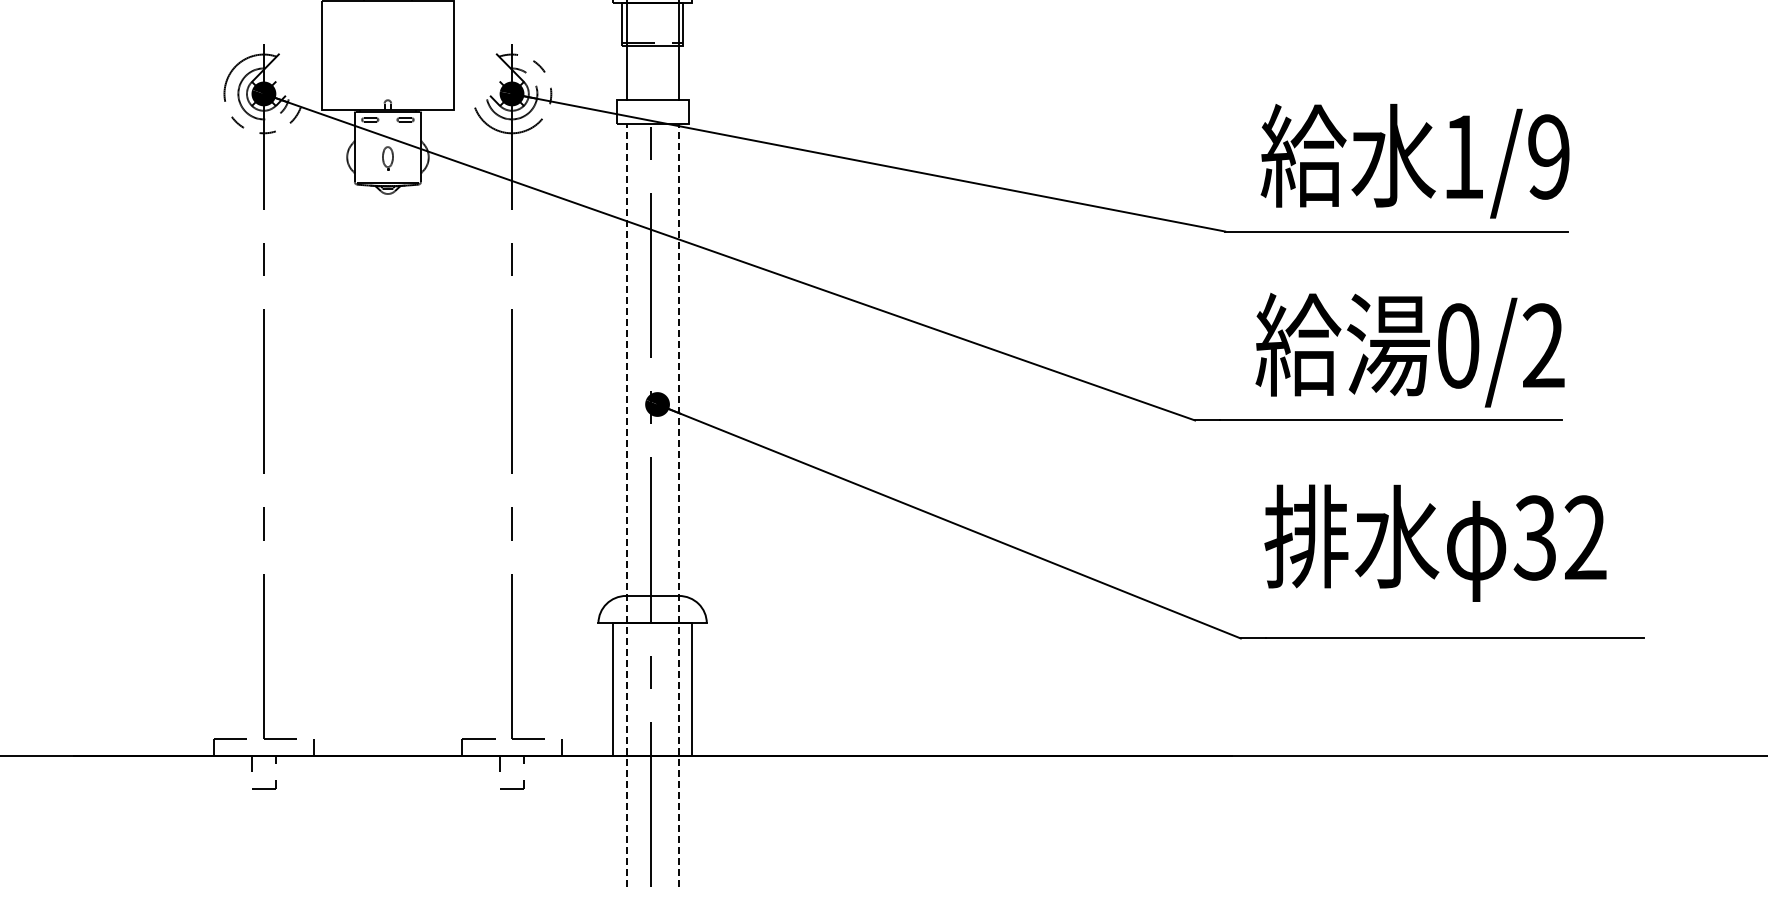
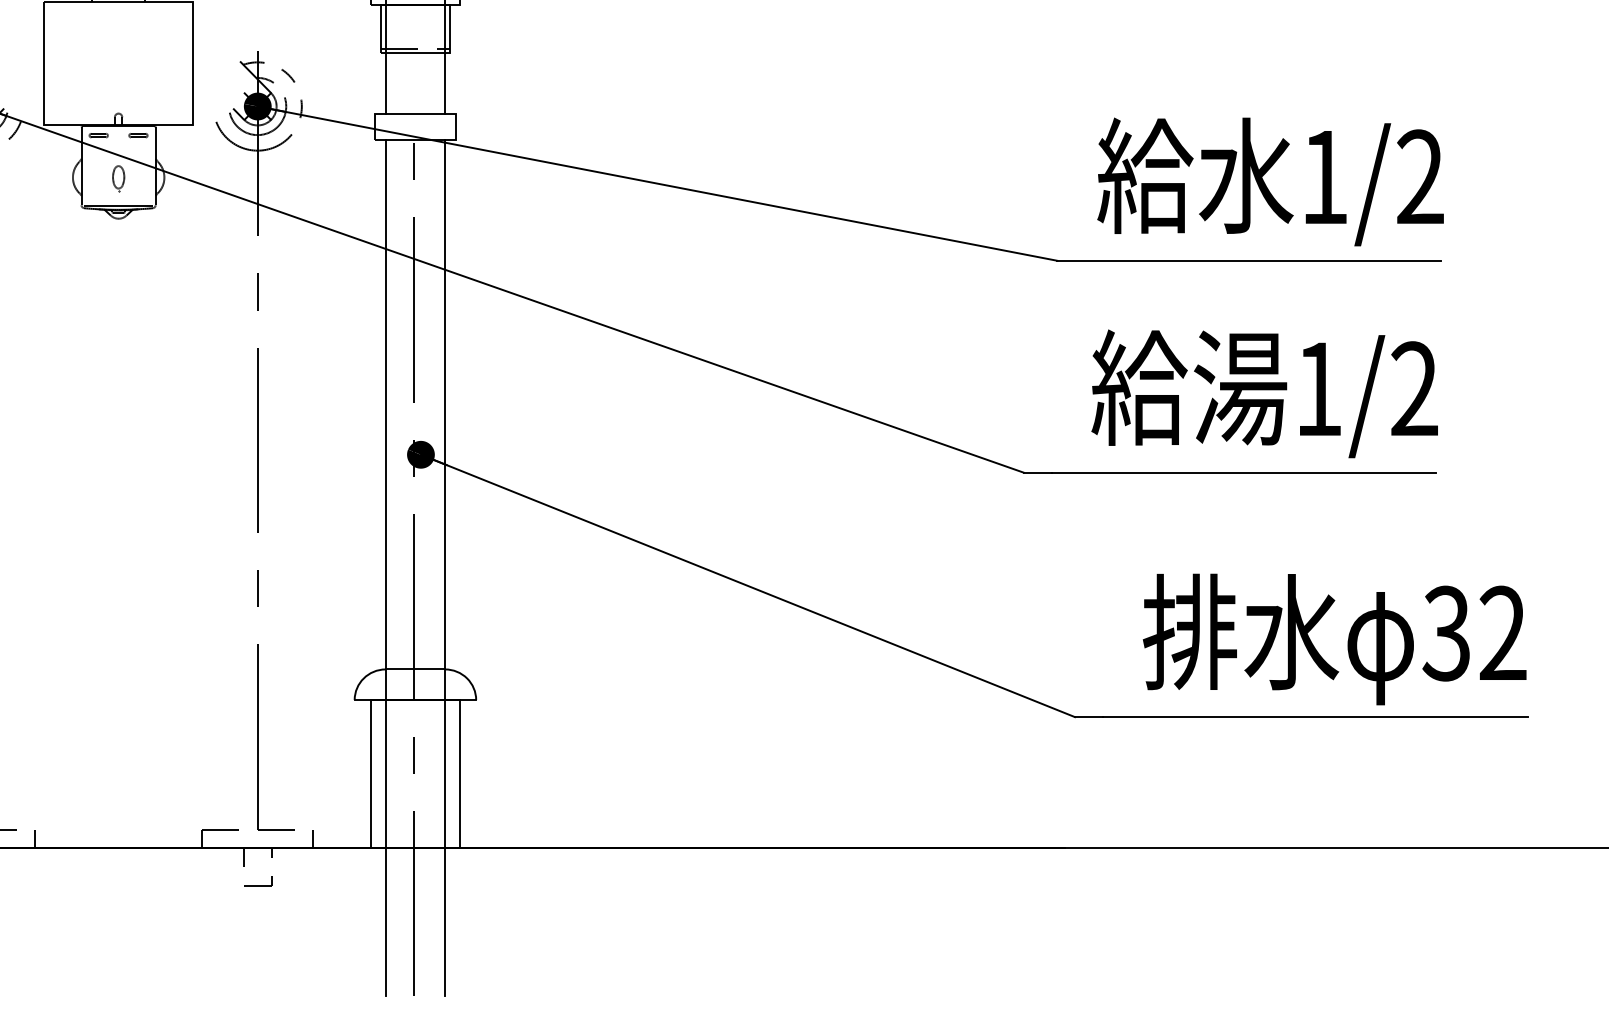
text: (1548, 156) -> (1419, 176), 1/9 -> 1/2
text: (1458, 345) -> (1319, 388), 0/2 -> 1/2
line: (626, 505) -> (386, 568), dashed -> solid
line: (678, 505) -> (444, 568), dashed -> solid
text: (1435, 542) -> (1334, 638), moved

